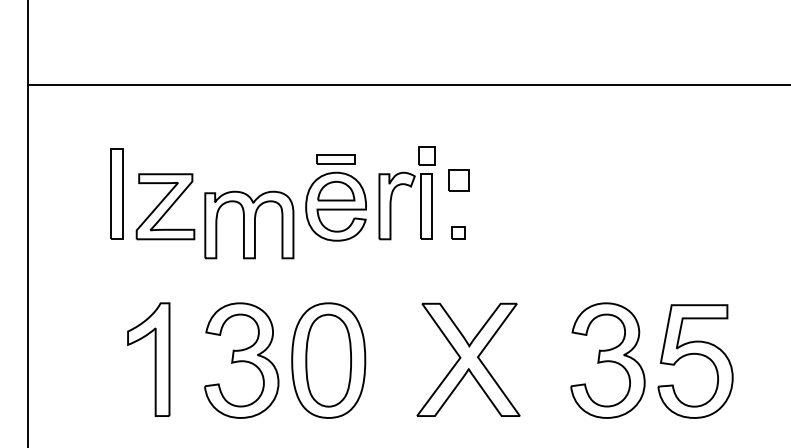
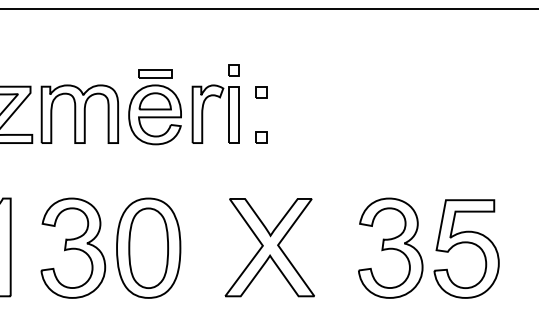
part: (426, 155) -> (233, 70), size x0.71
part: (458, 180) -> (261, 92), size x0.62
part: (249, 224) -> (80, 113), moved

